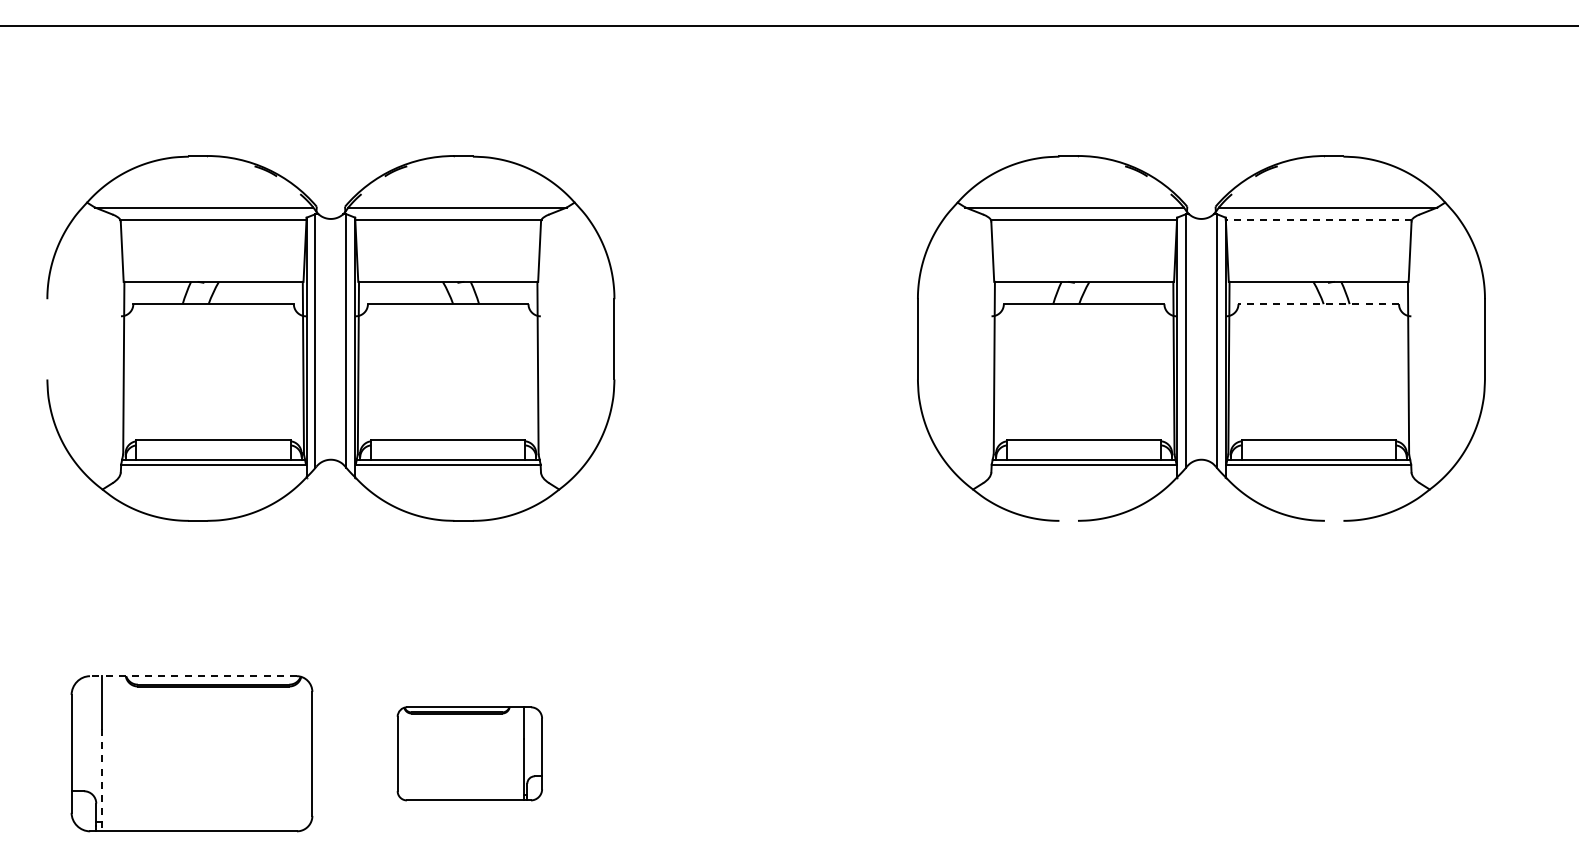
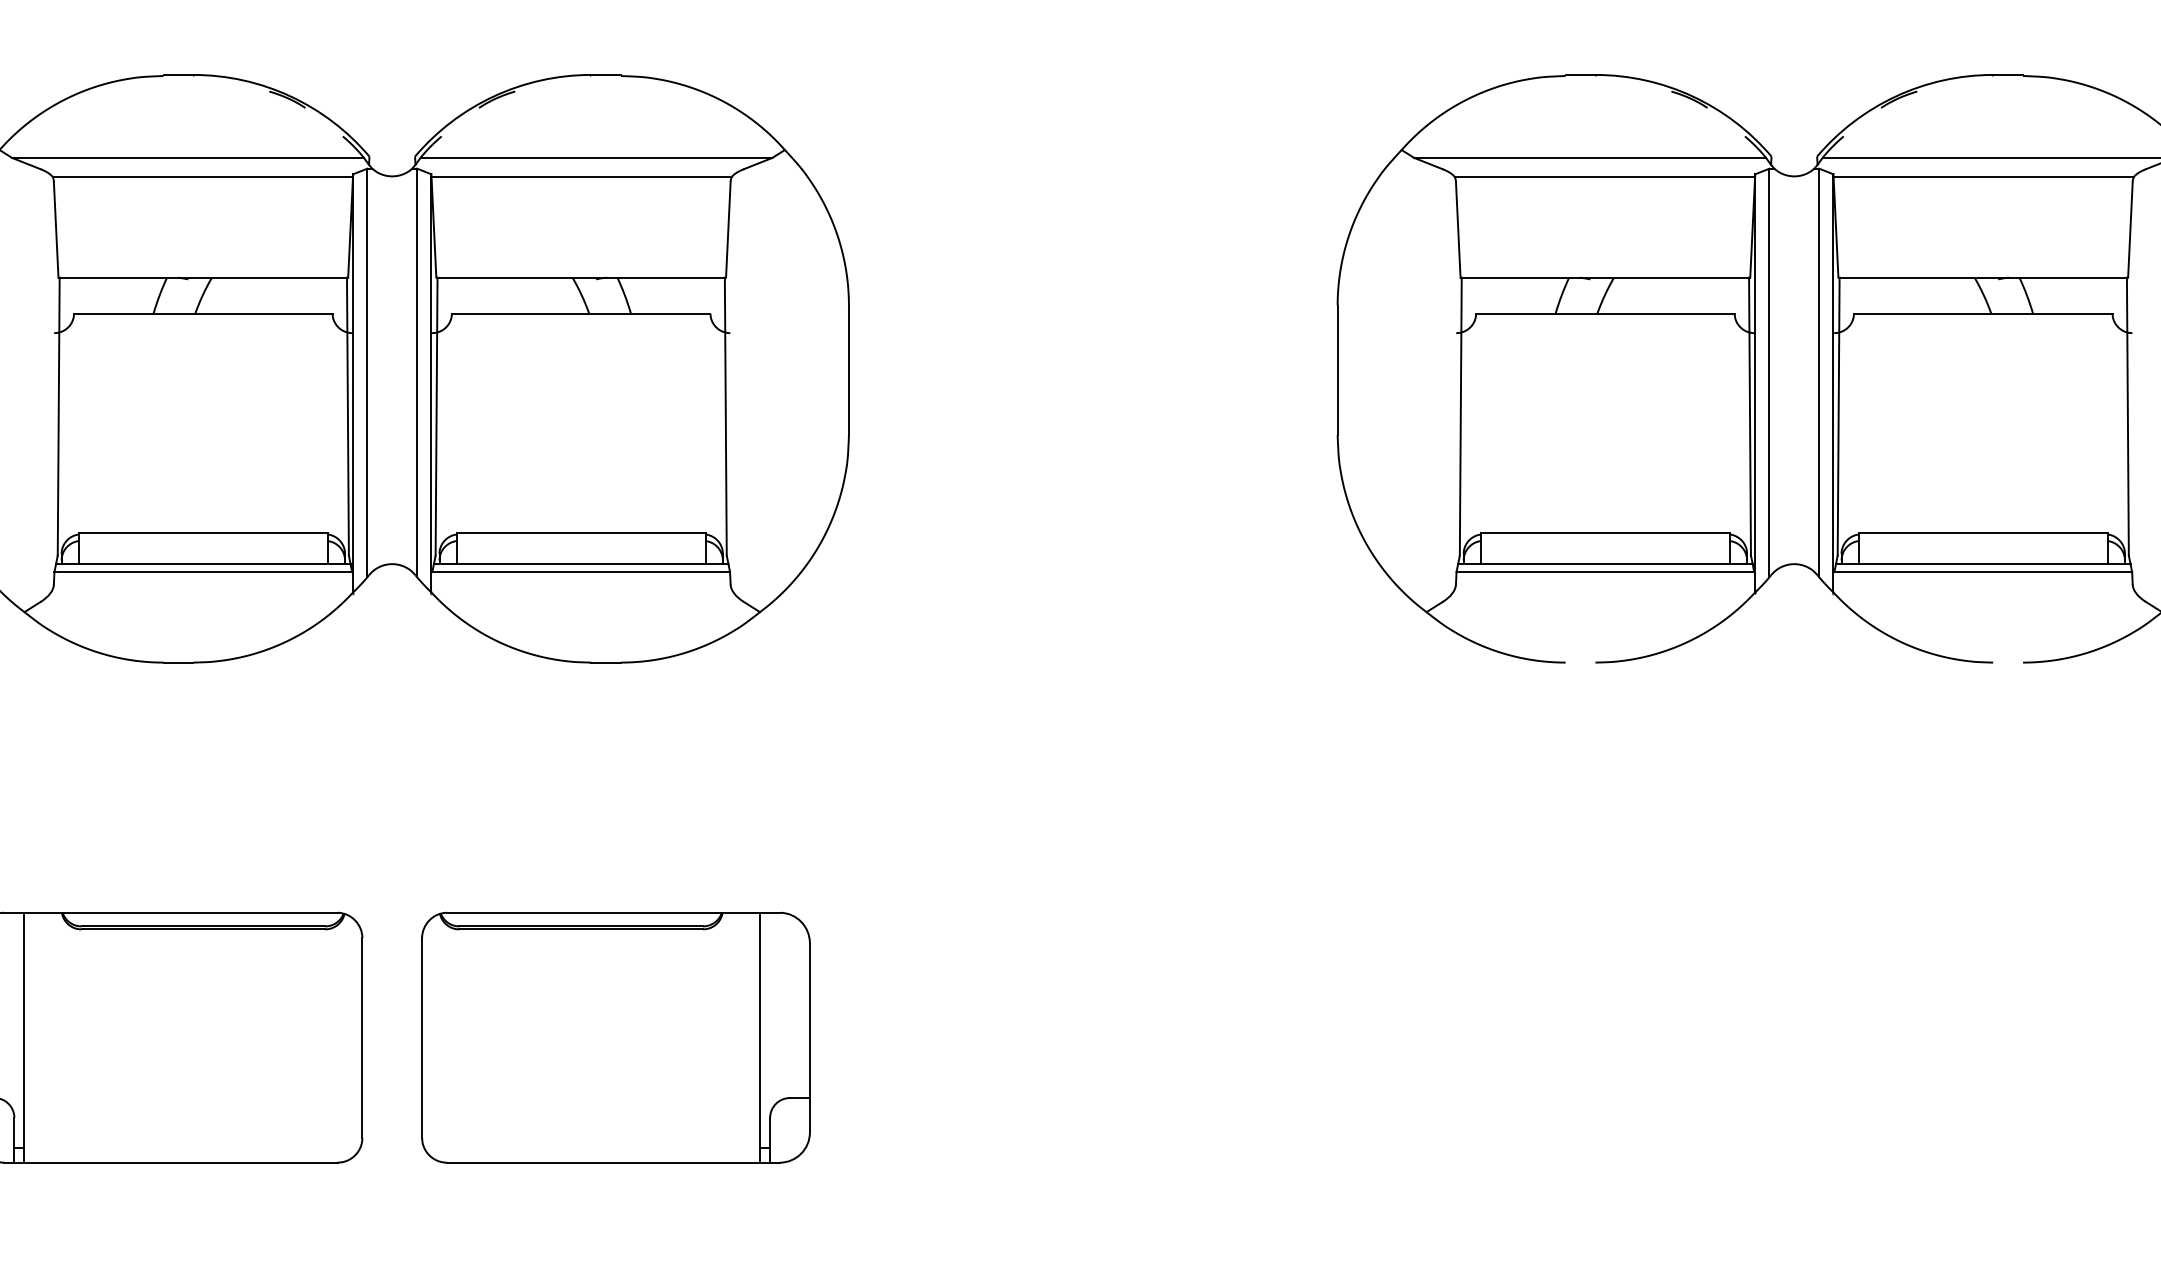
line: (1318, 219) -> (1982, 177), dashed -> solid
line: (1318, 304) -> (1982, 314), dashed -> solid
line: (192, 676) -> (169, 913), dashed -> solid
part: (469, 753) -> (615, 1037), size x1.67
line: (102, 780) -> (24, 1080), dashed -> solid

